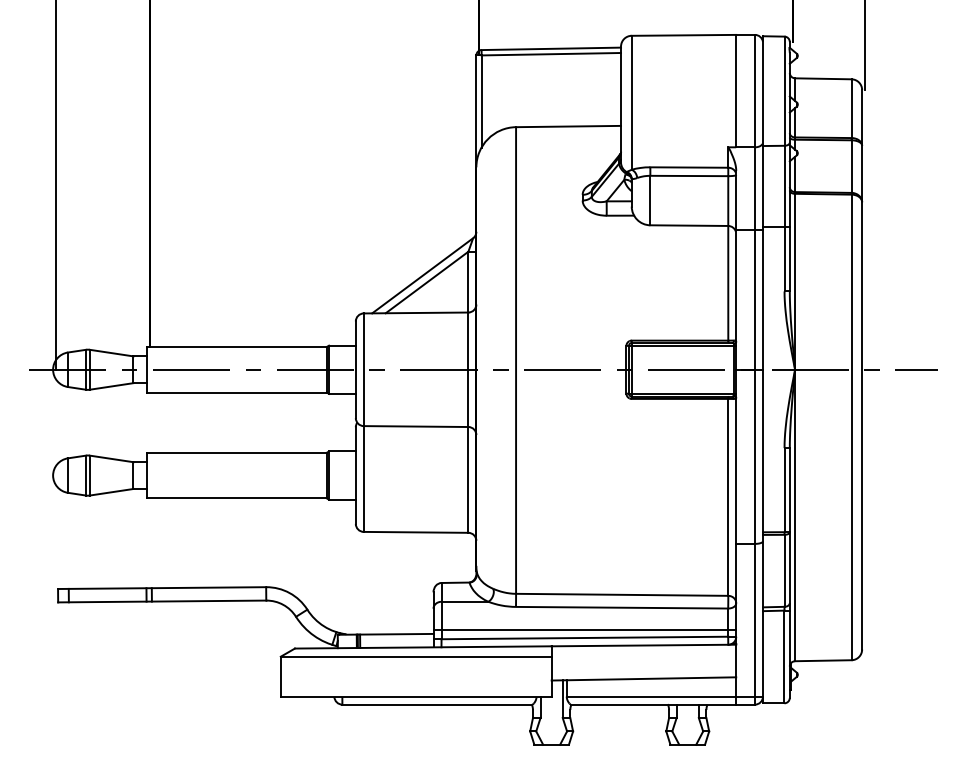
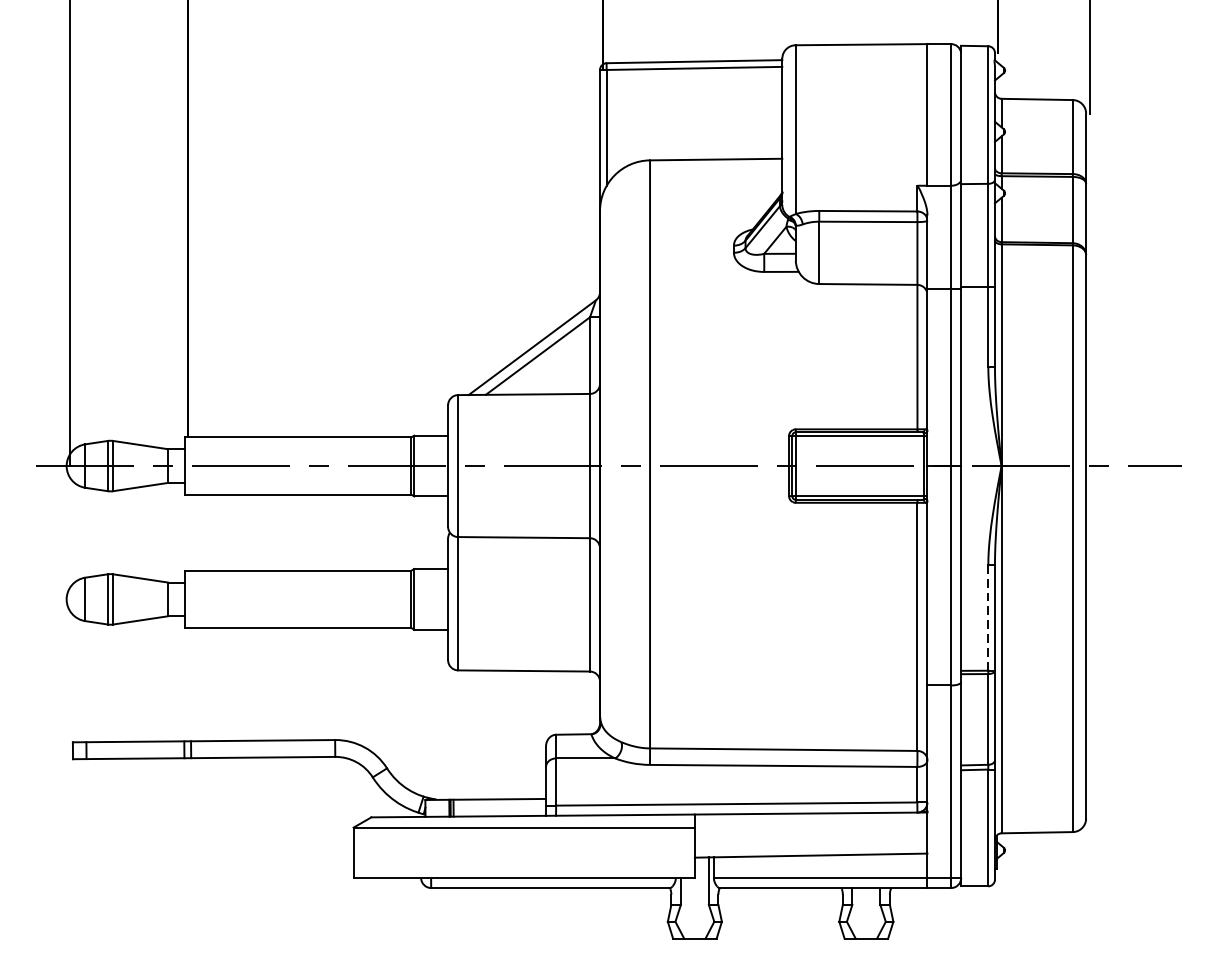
line: (784, 489) -> (988, 616), solid -> dashed
line: (584, 629) -> (736, 793), removed

